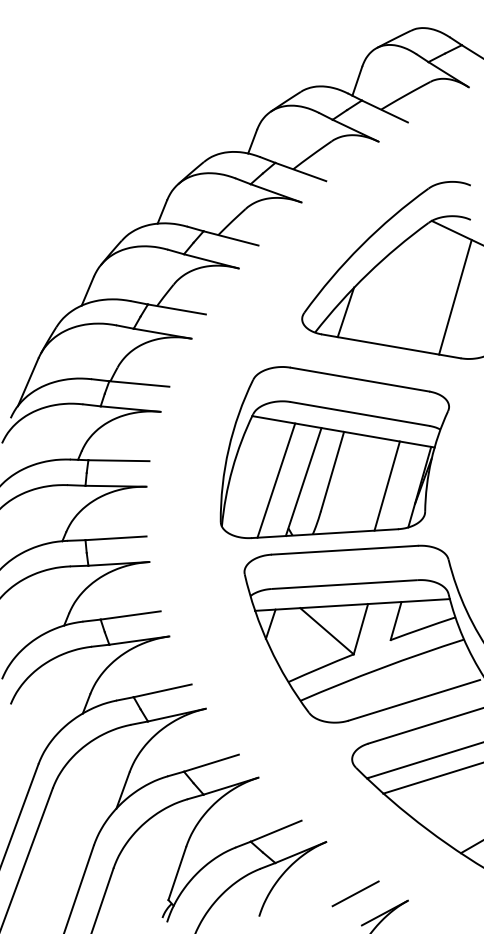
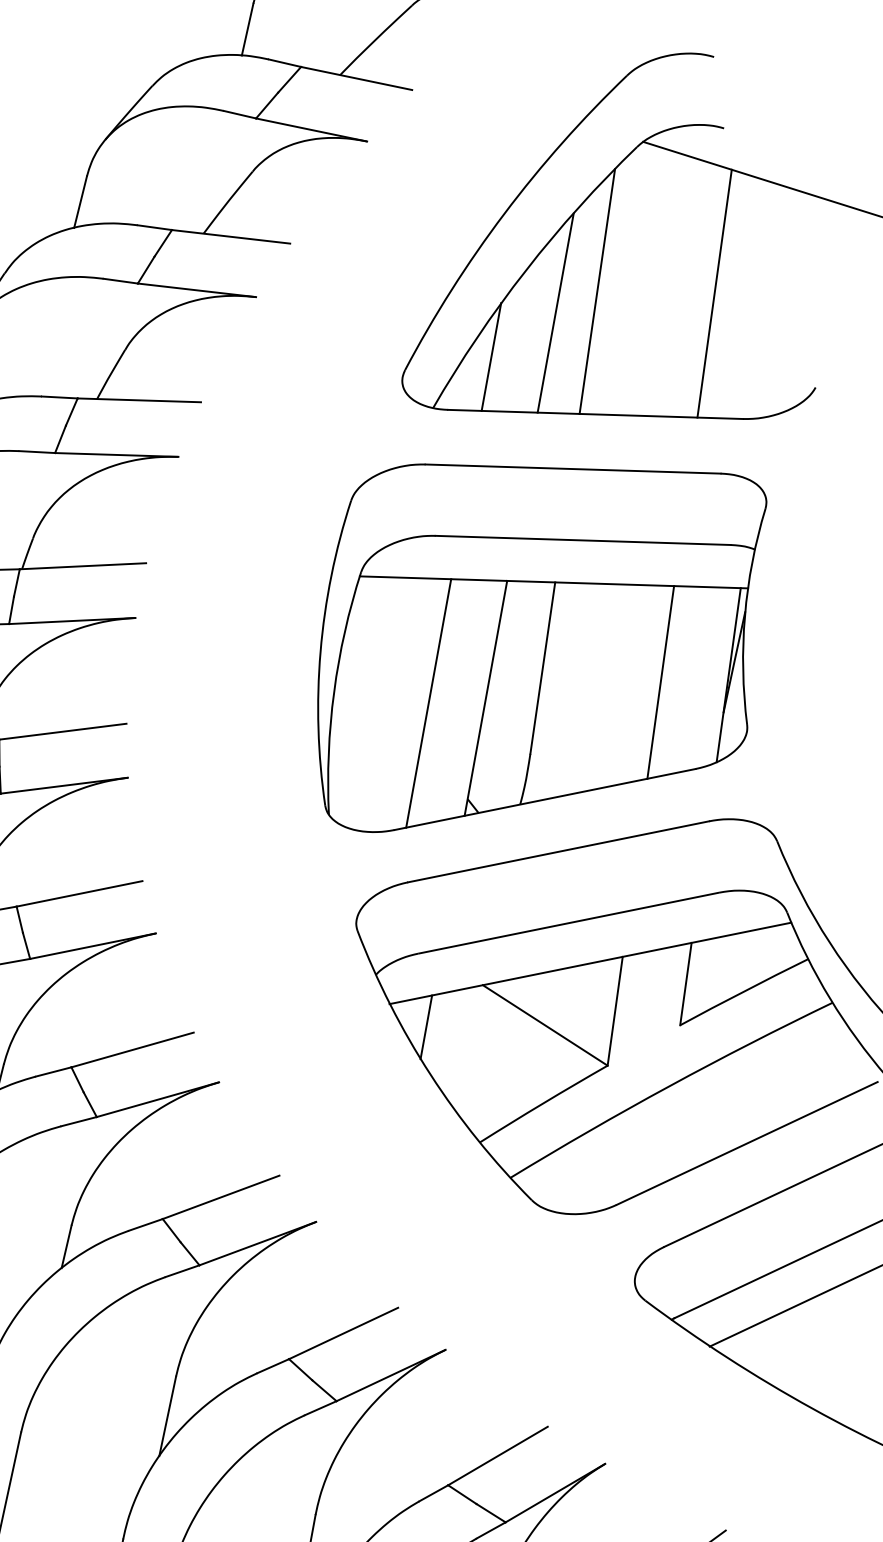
line: (399, 288) -> (595, 291), added
line: (379, 295) -> (556, 312), added
part: (334, 452) -> (541, 627), moved

